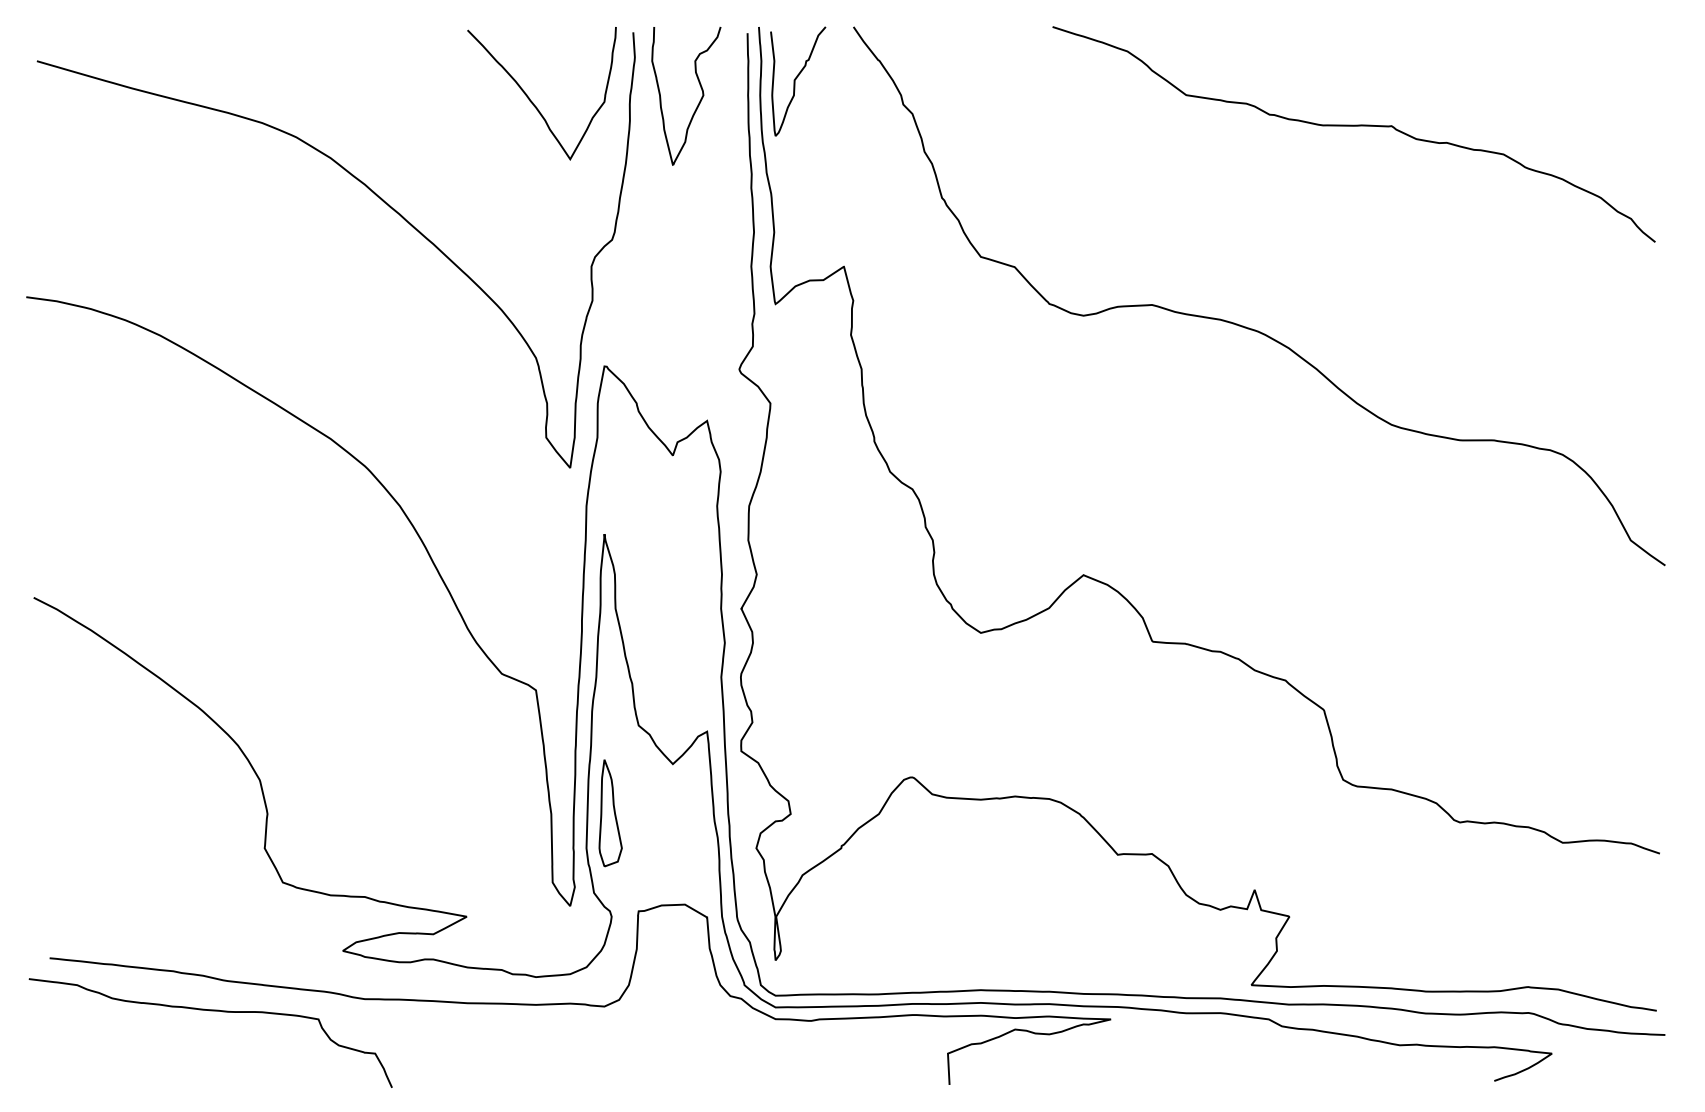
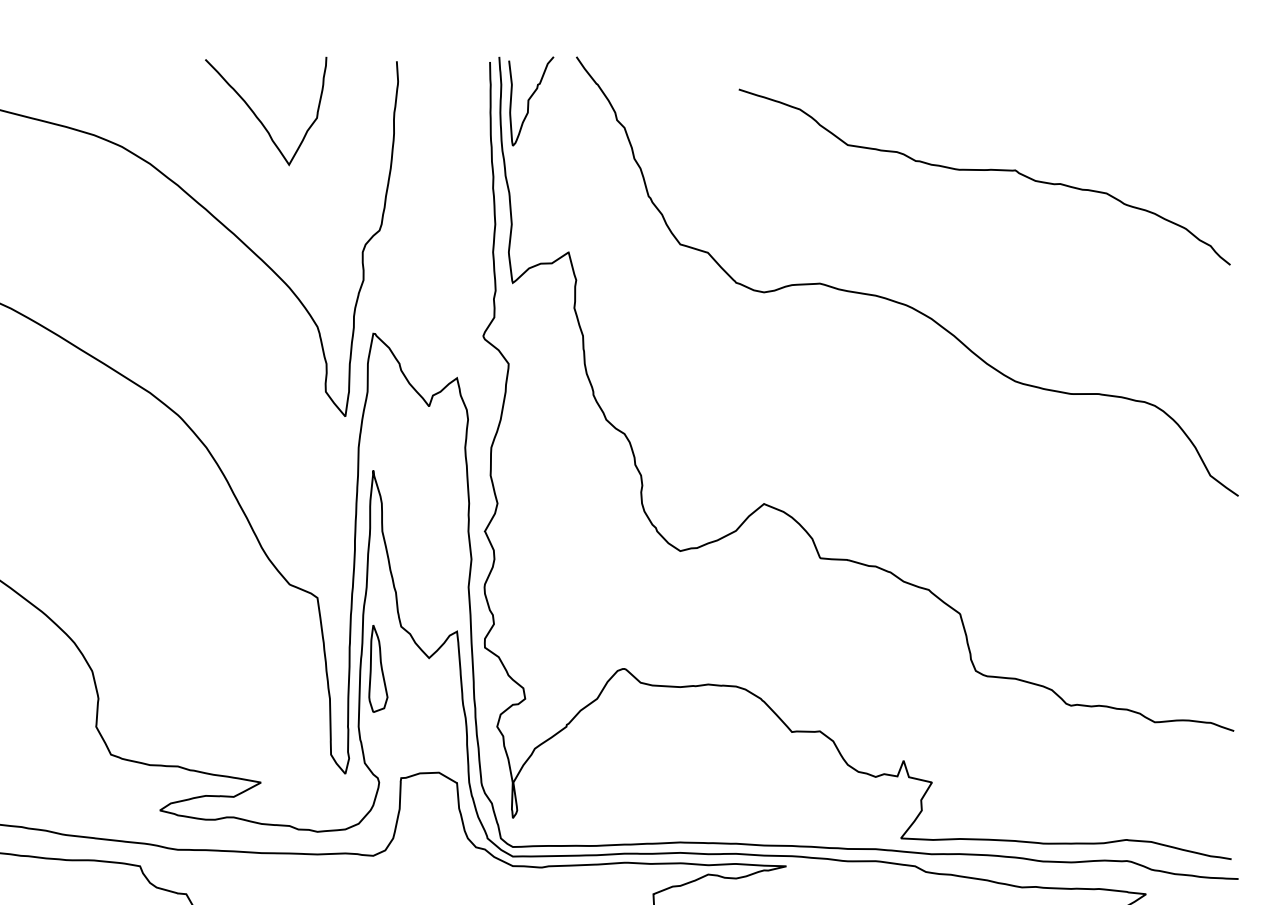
curve: (532, 101) -> (258, 117), moved
curve: (698, 102) -> (450, 118), removed
curve: (1353, 126) -> (984, 170), moved
part: (610, 813) -> (378, 669), moved

